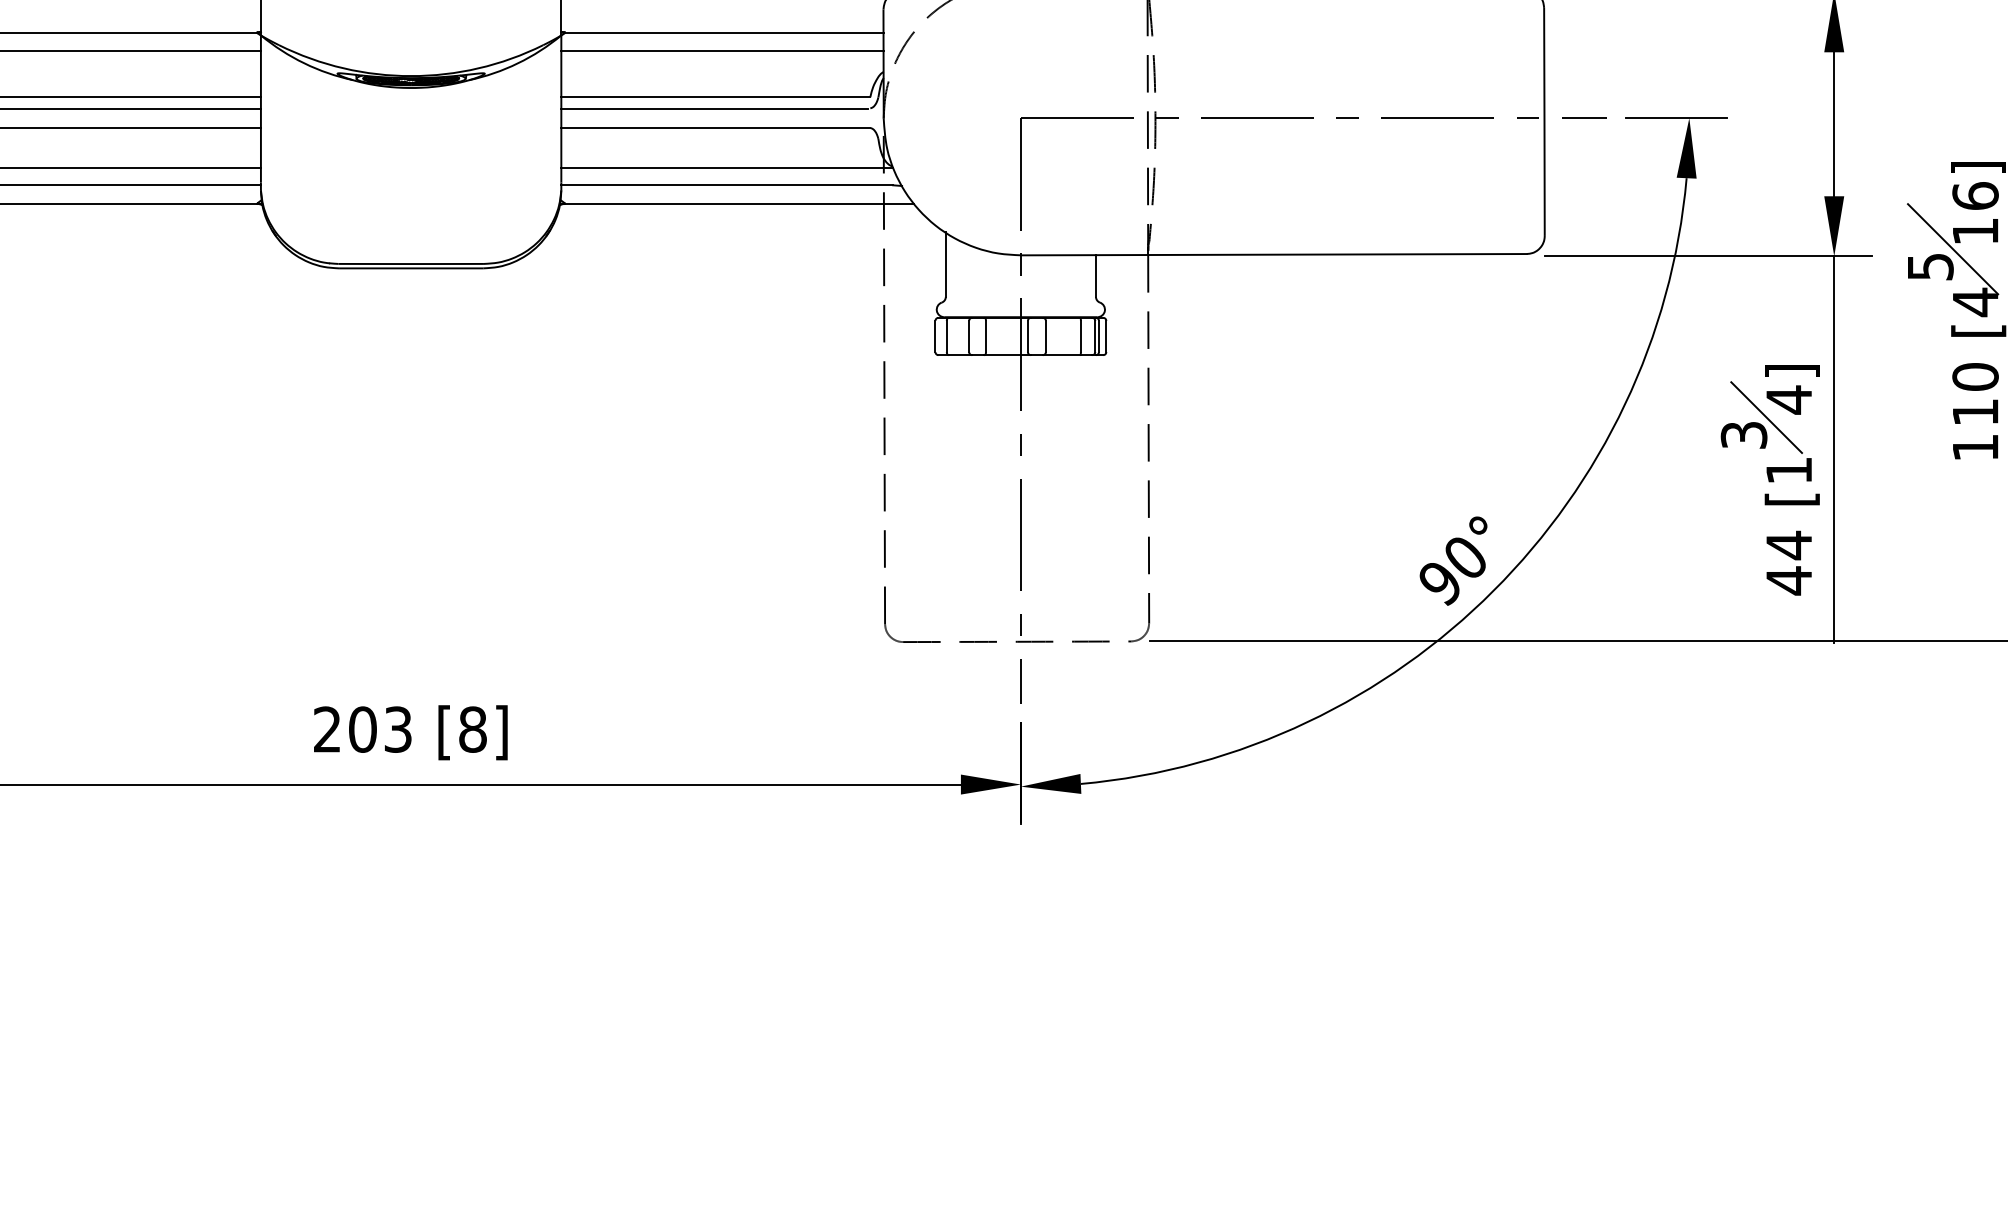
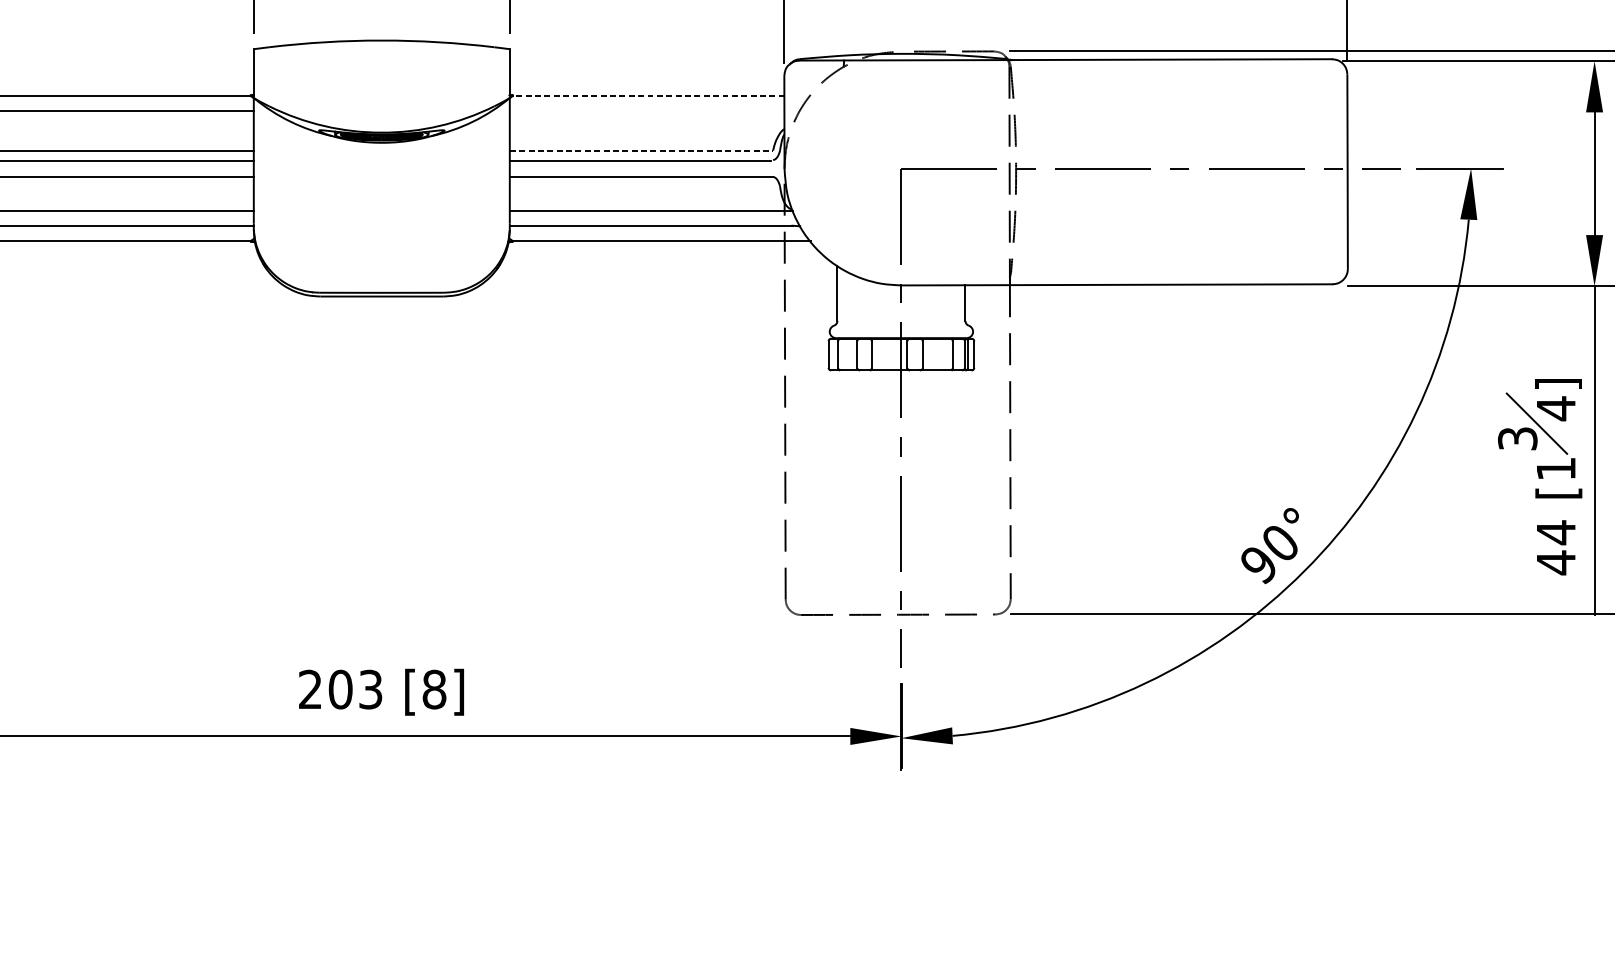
line: (724, 32) -> (648, 95), solid -> dashed
line: (722, 51) -> (647, 111), removed
line: (715, 97) -> (641, 150), solid -> dashed

